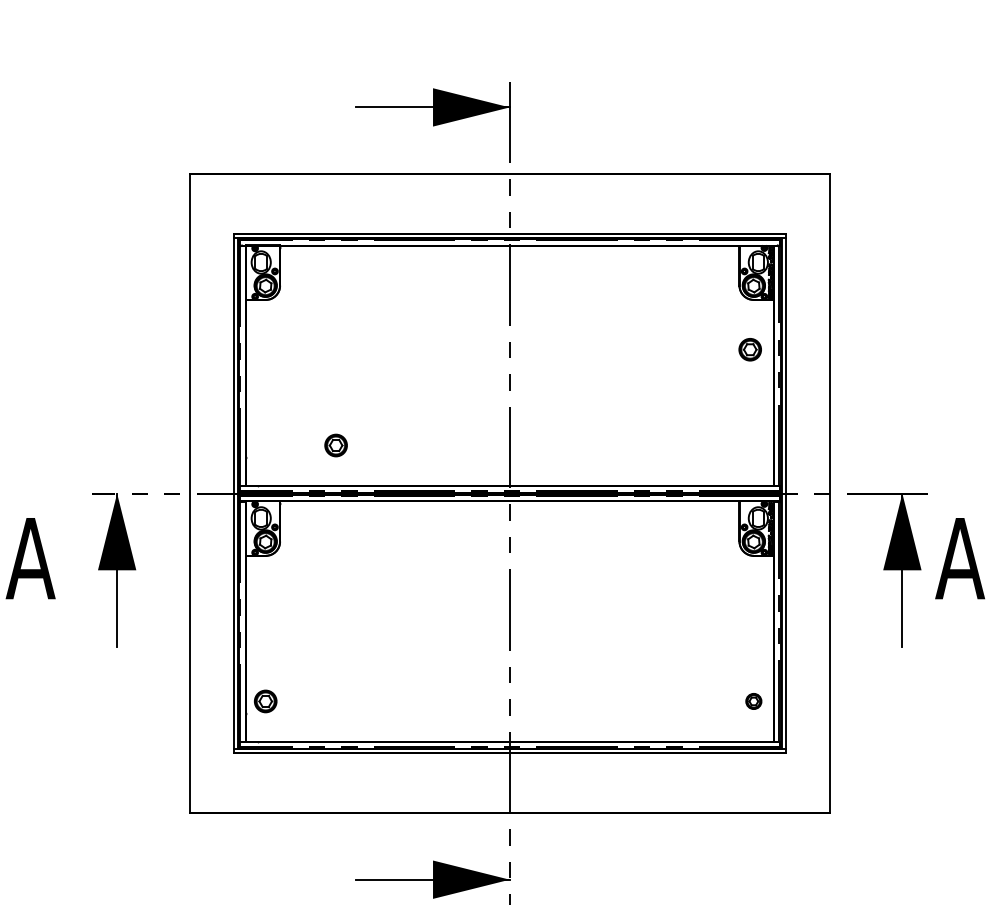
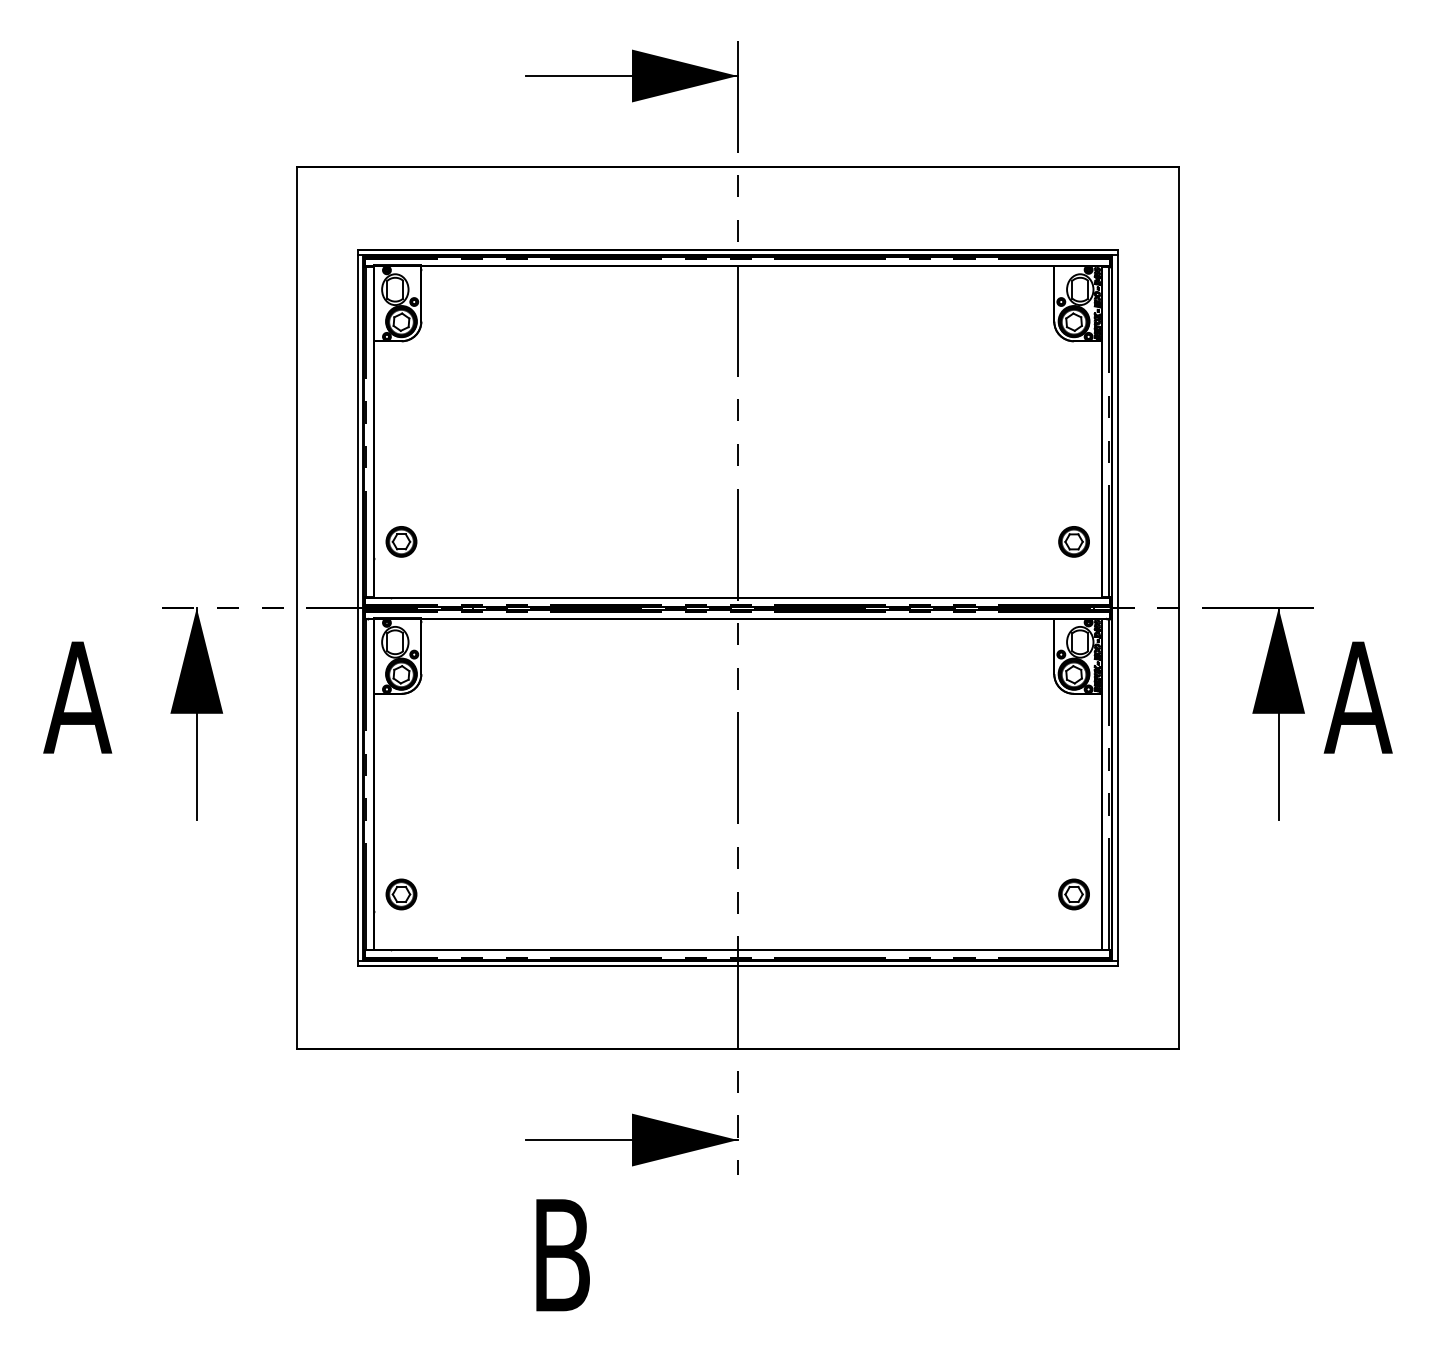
part: (749, 349) -> (1073, 541), moved
part: (336, 445) -> (401, 541), moved
part: (753, 701) -> (1073, 894), size x1.43

